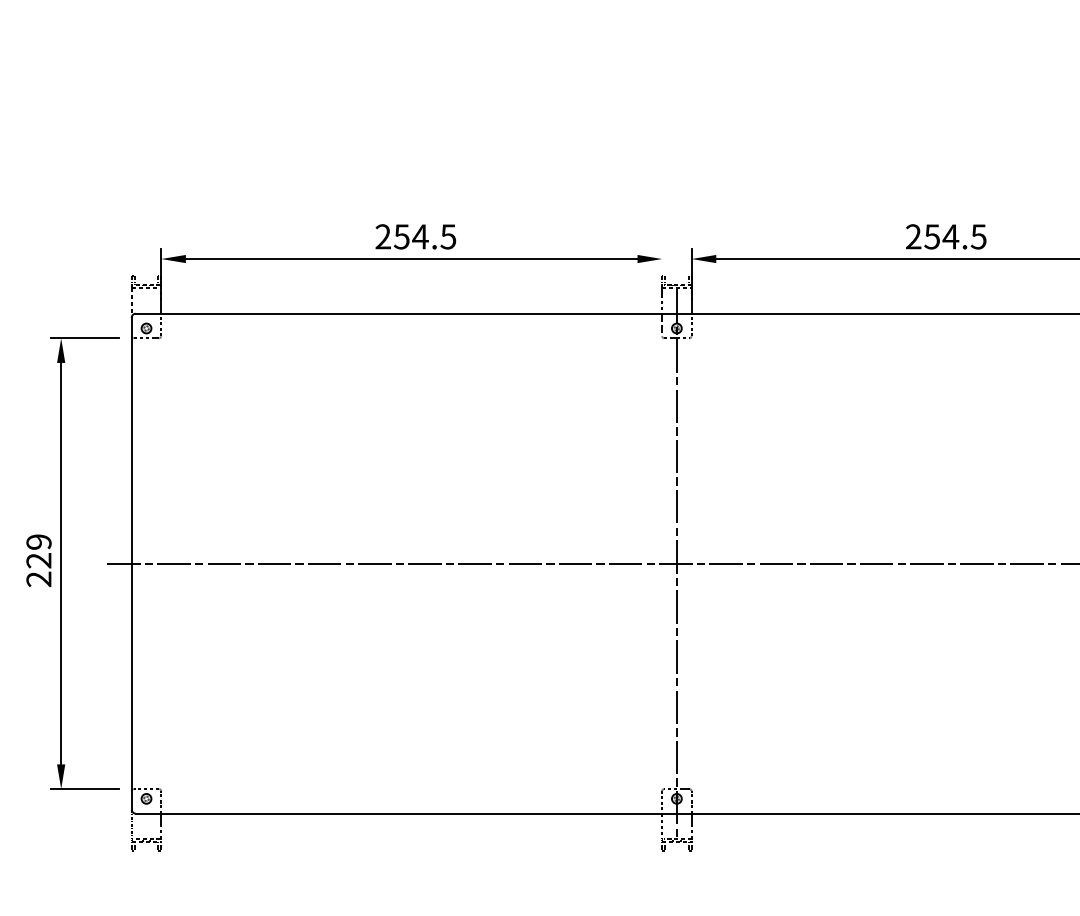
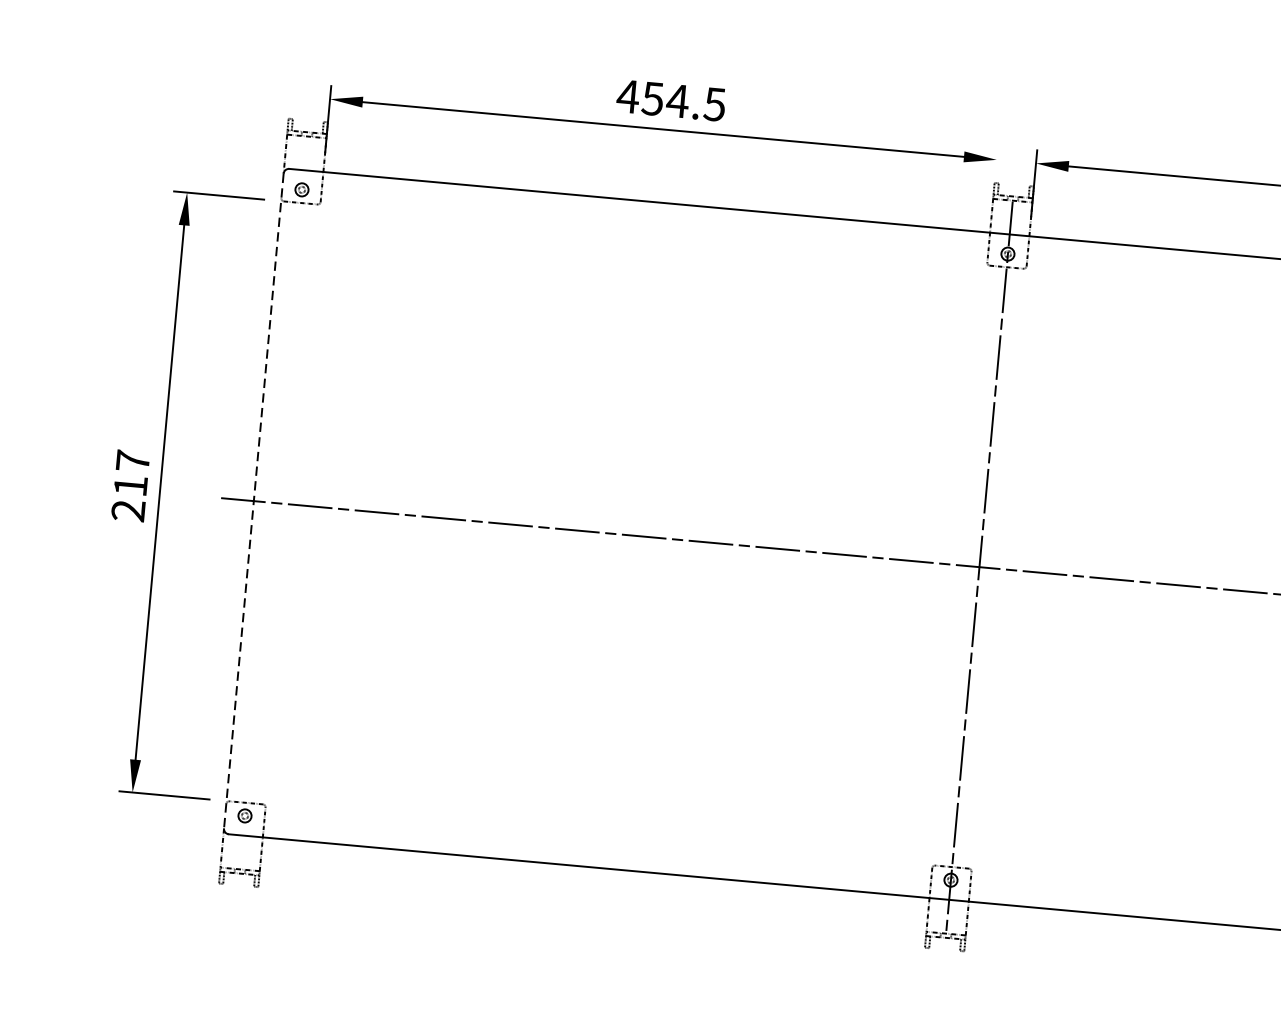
text: (382, 236) -> (627, 95), 254.5 -> 454.5
text: (38, 551) -> (131, 473), 229 -> 217
line: (131, 563) -> (253, 500), solid -> dashed

